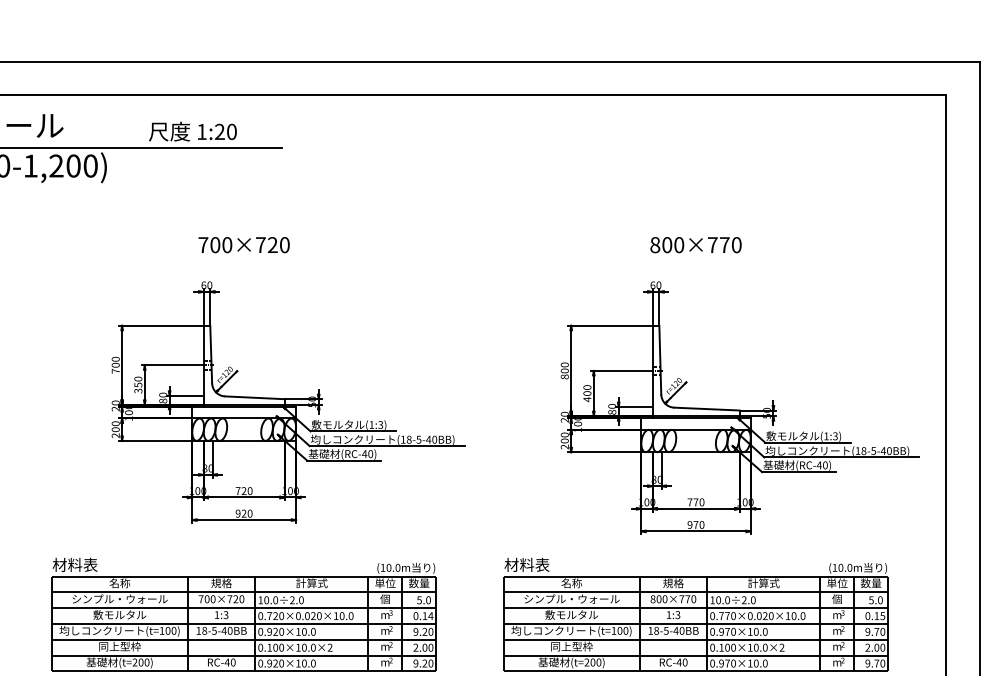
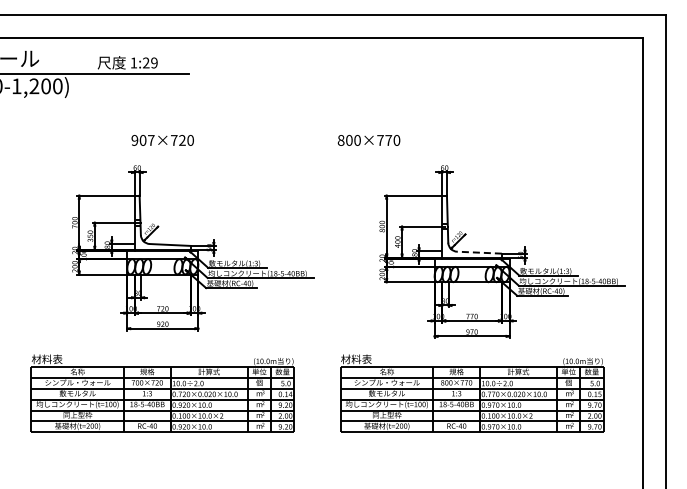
text: (232, 131) -> (154, 62), 1:20 -> 1:29
text: (214, 243) -> (142, 139), 700×720 -> 907×720
text: (695, 245) -> (368, 140), moved
line: (706, 408) -> (479, 252), solid -> dashed

